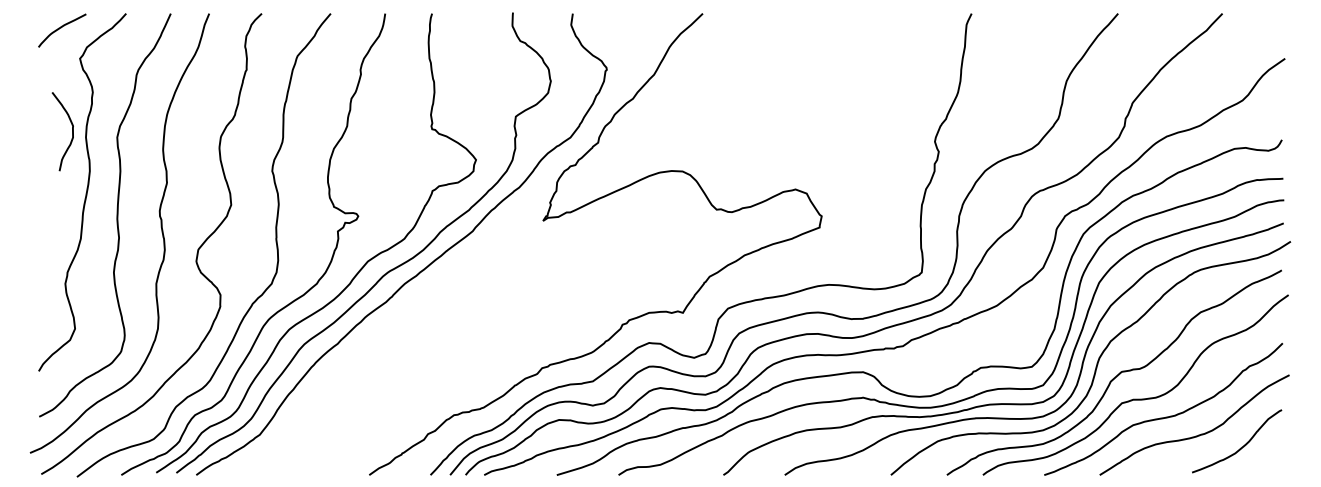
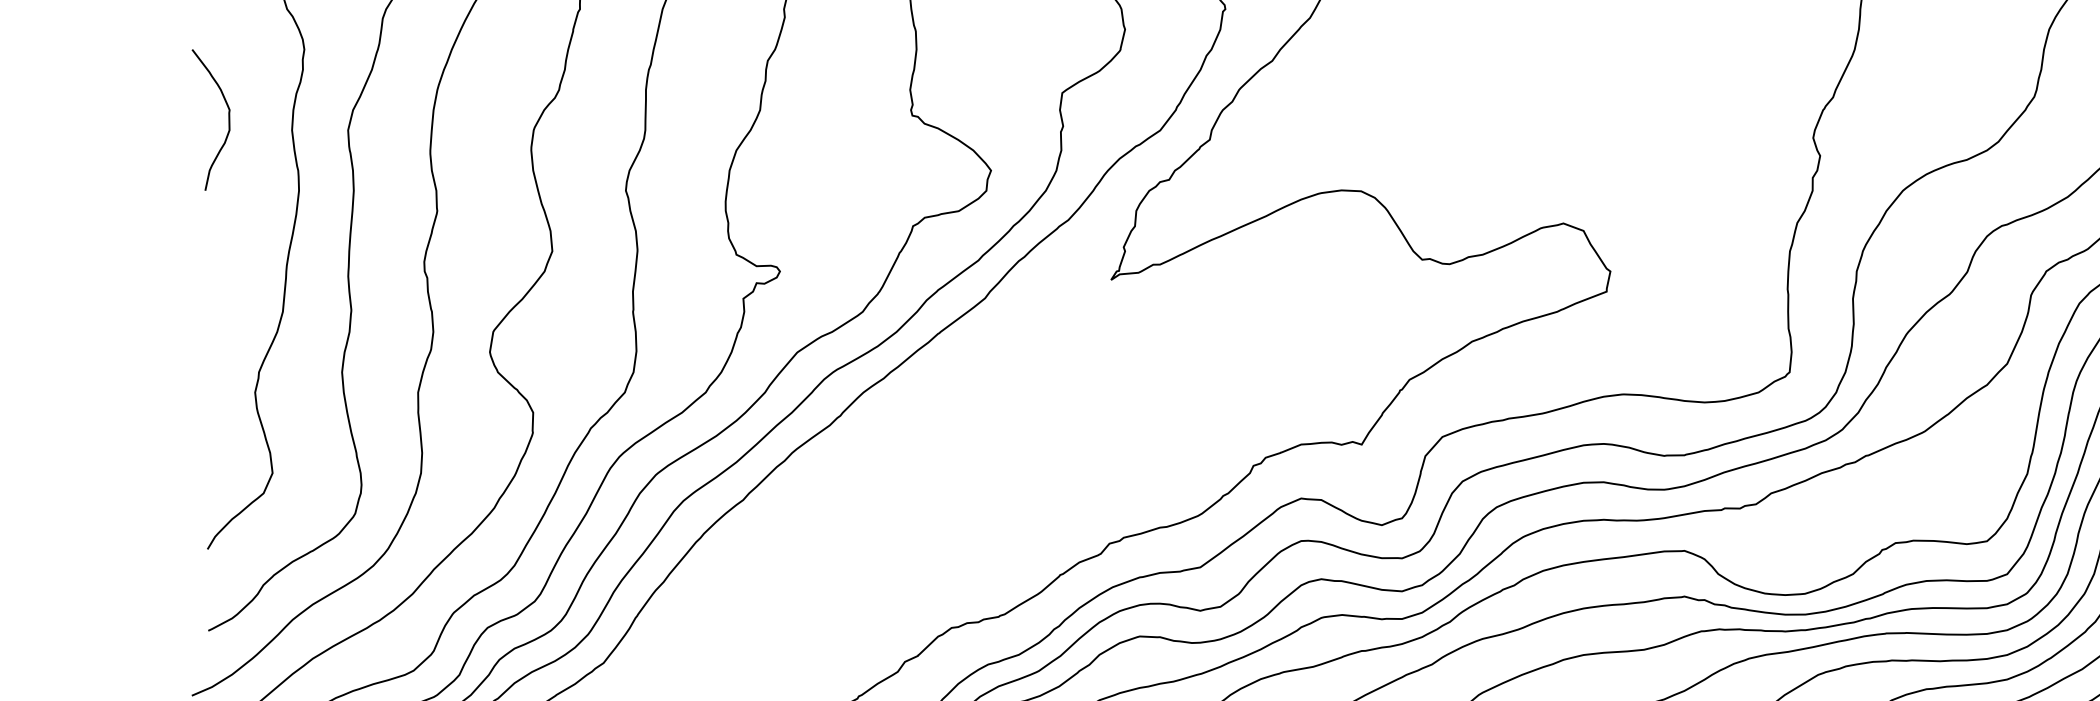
curve: (72, 131) -> (228, 119), moved

